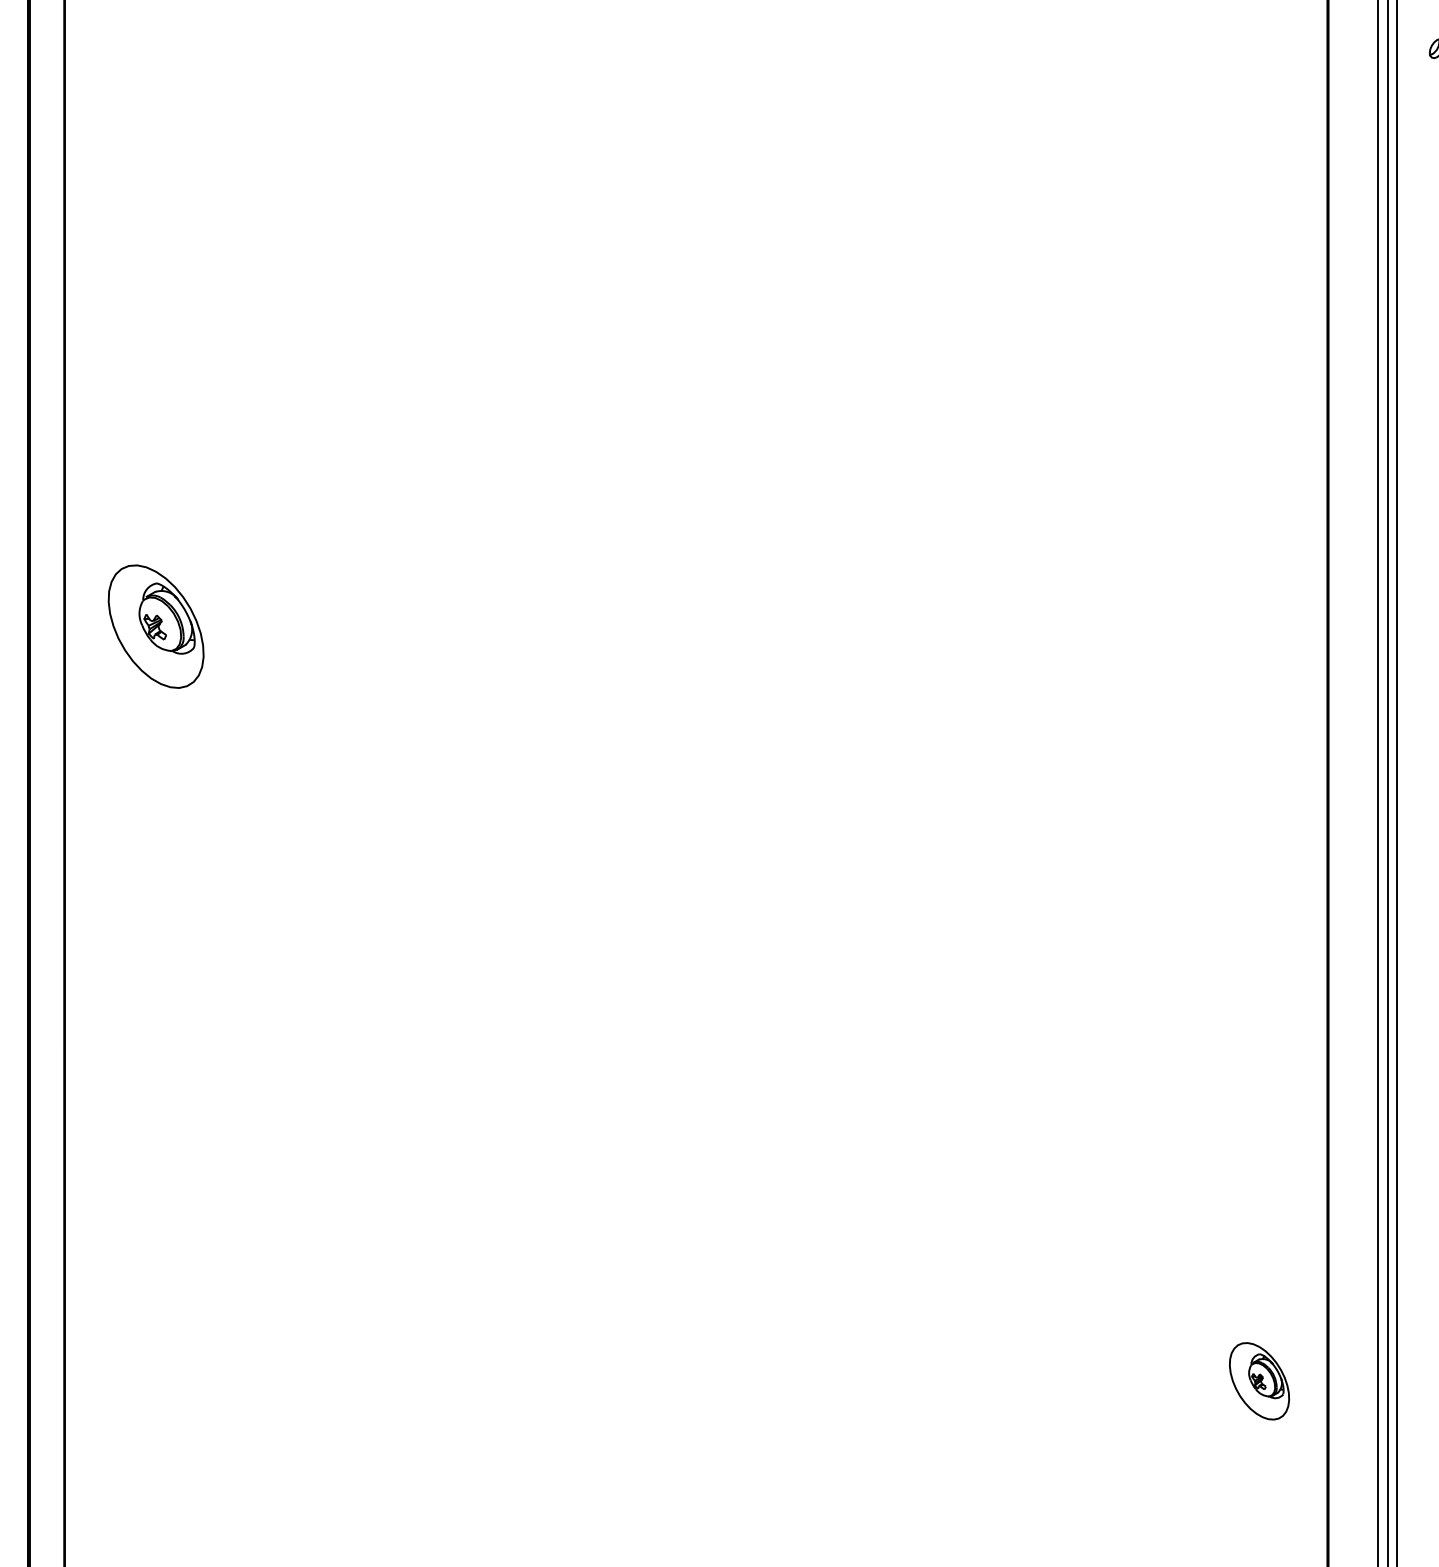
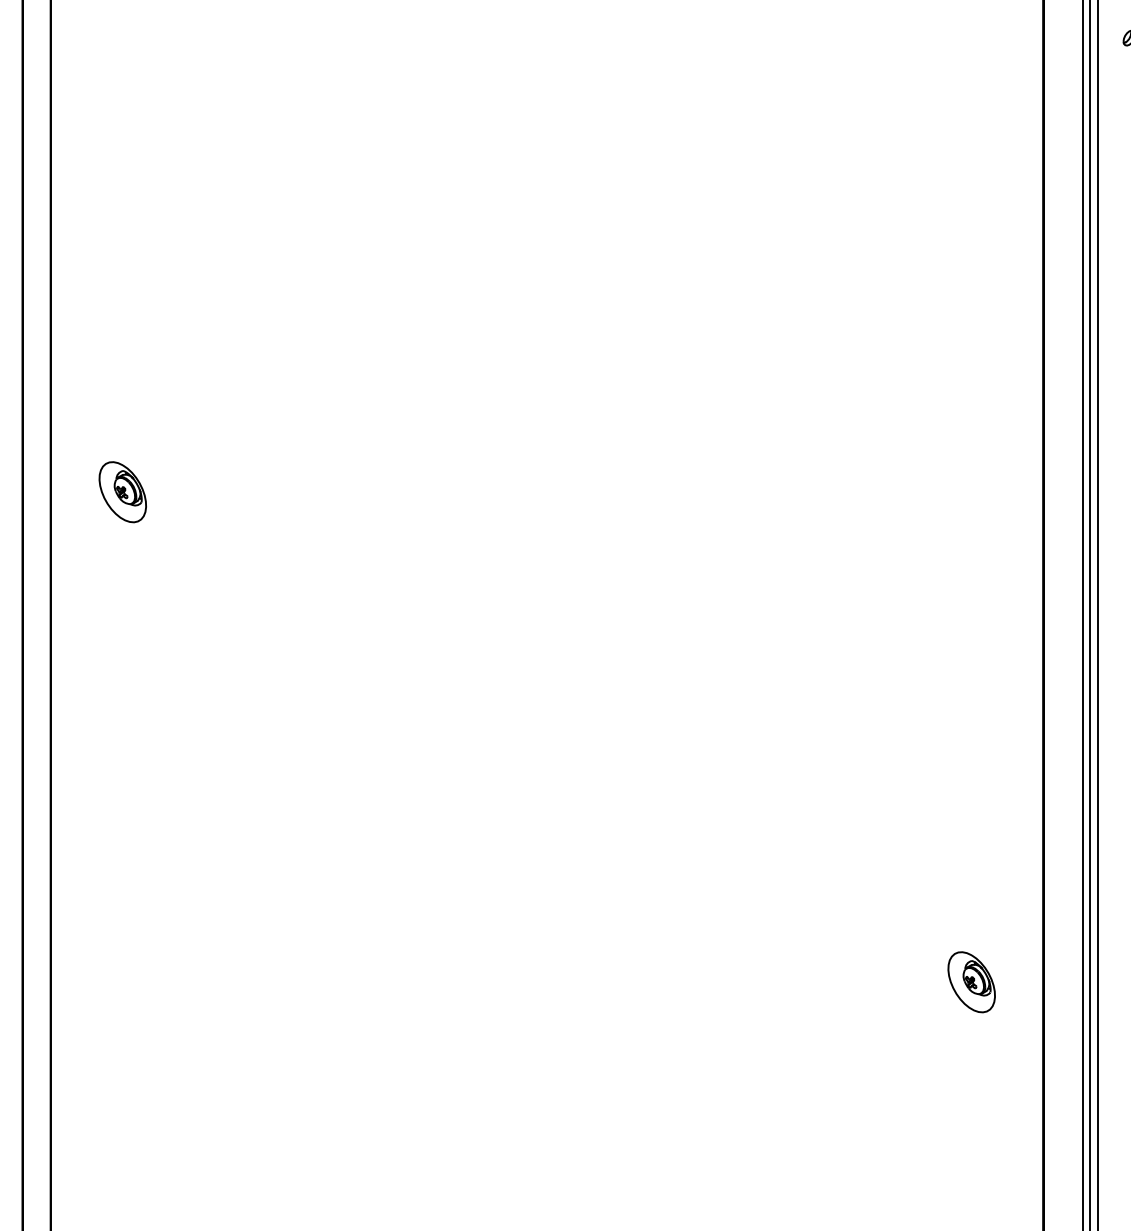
part: (155, 626) -> (122, 492), size x0.62
part: (1259, 1381) -> (971, 982), moved

